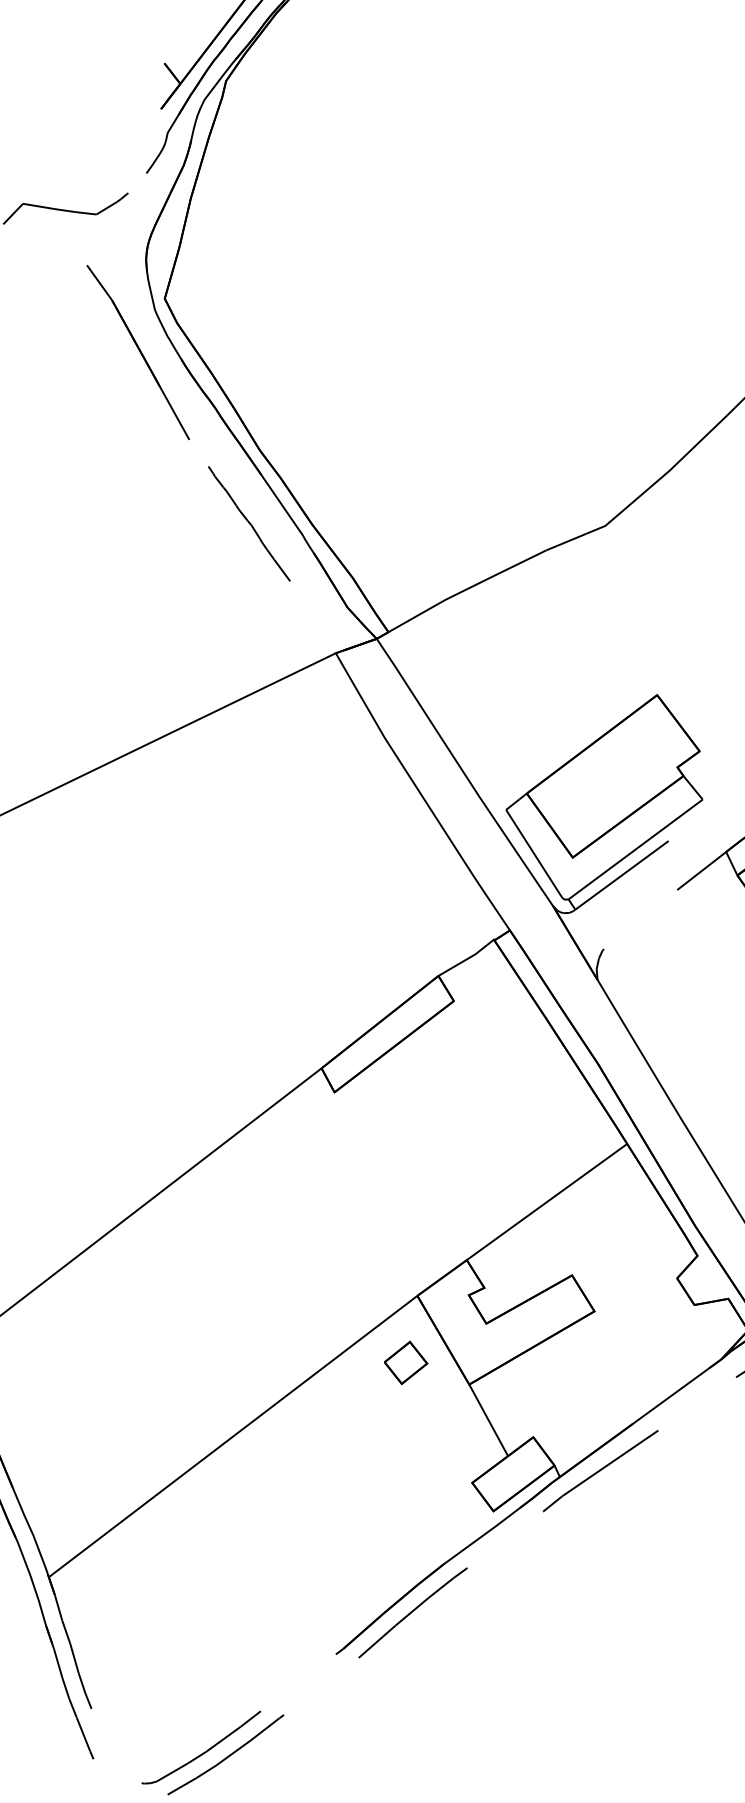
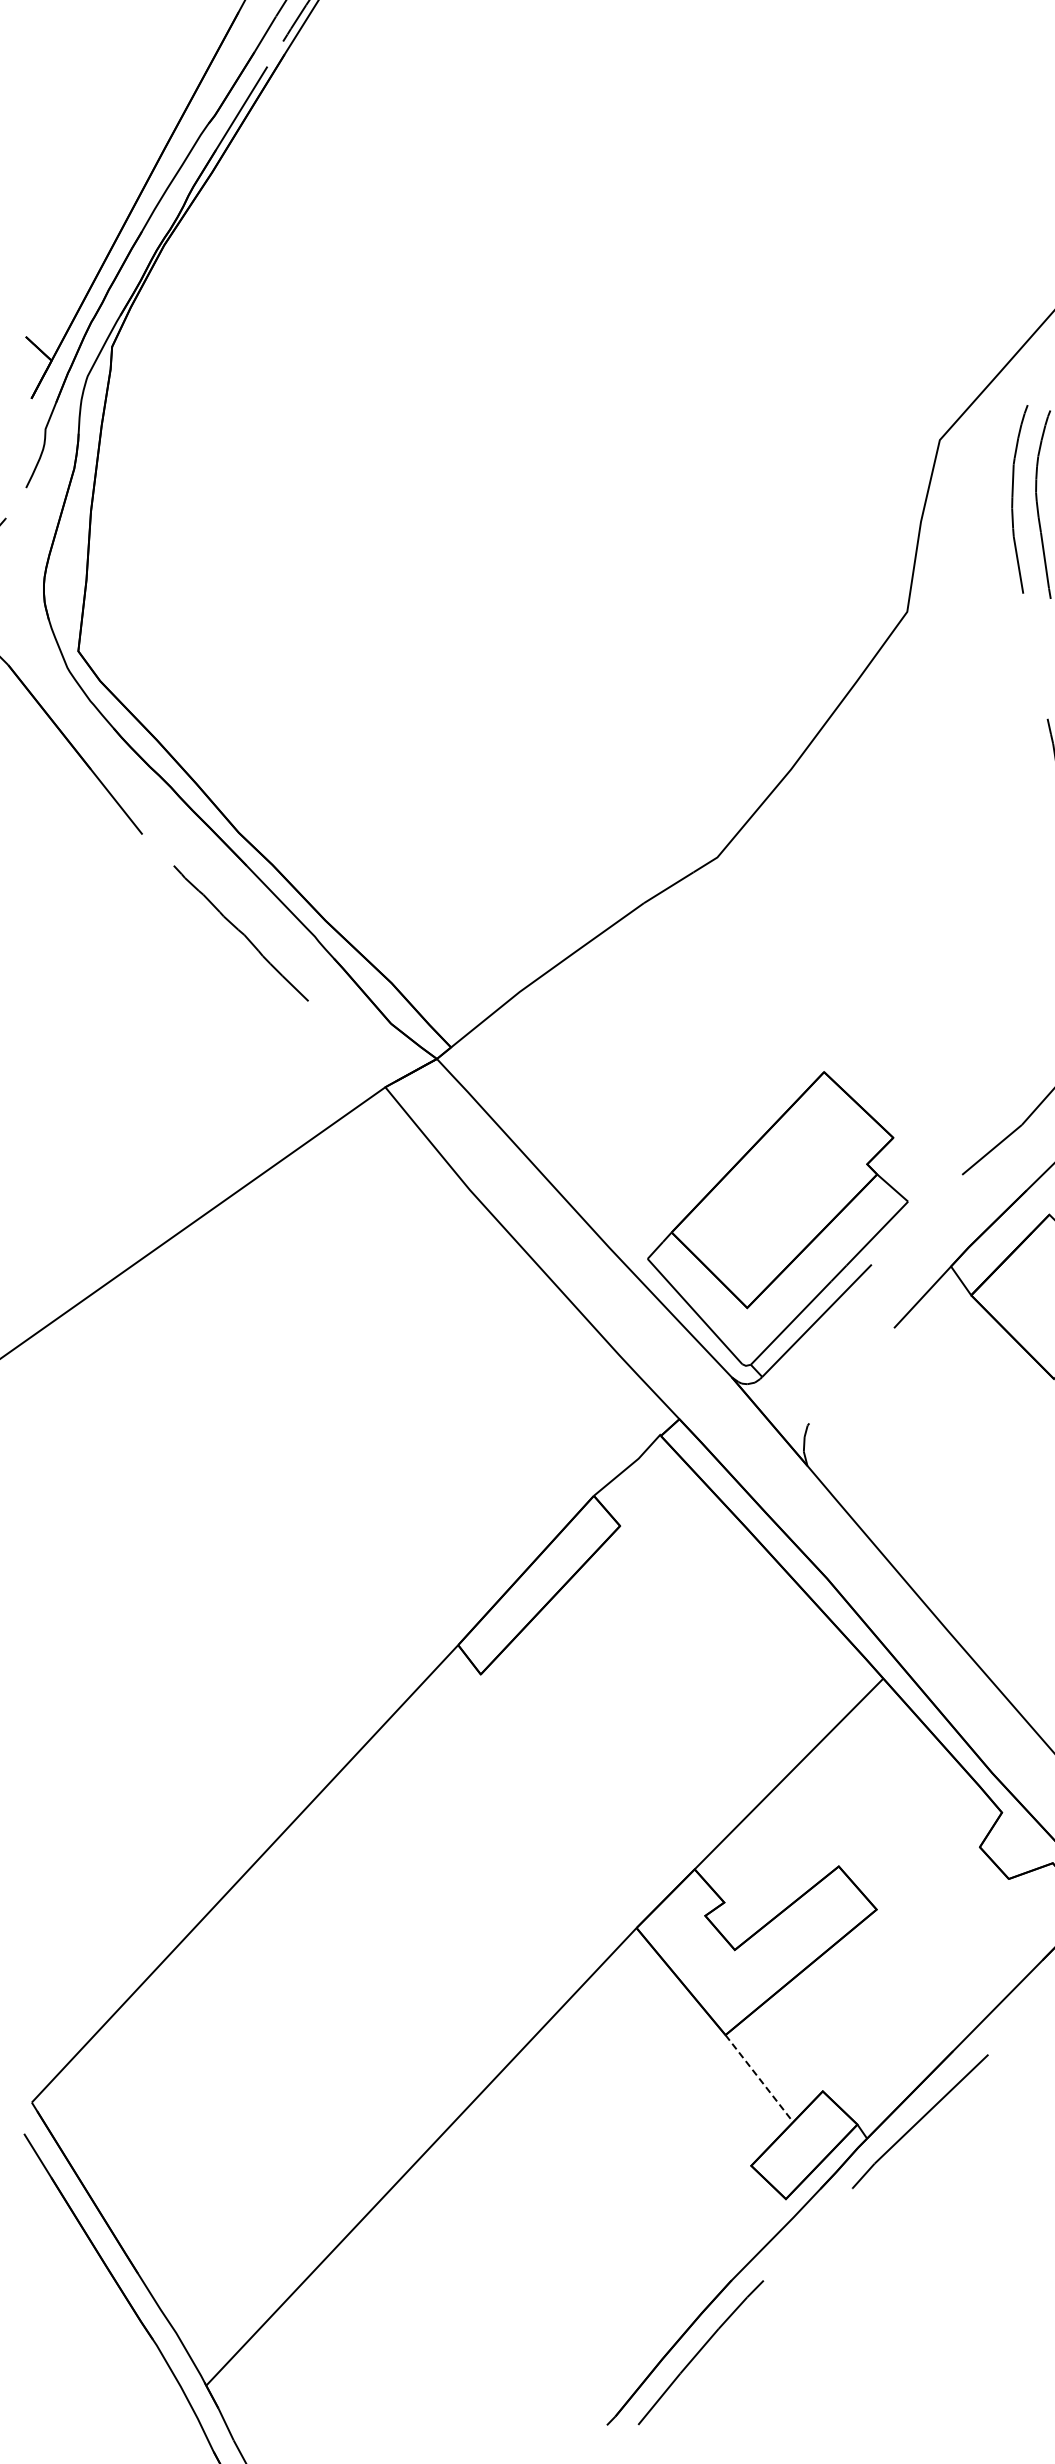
part: (406, 1363) -> (636, 2020), removed
line: (488, 1420) -> (759, 2079), solid -> dashed

